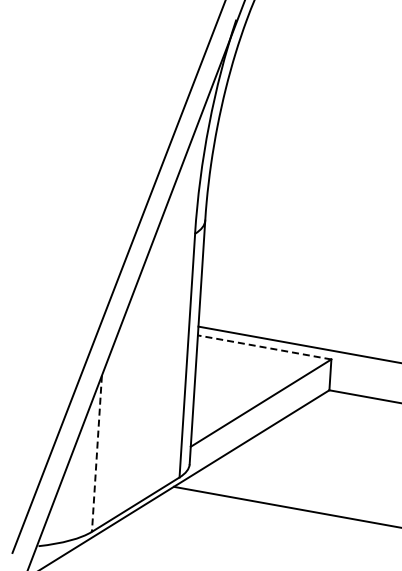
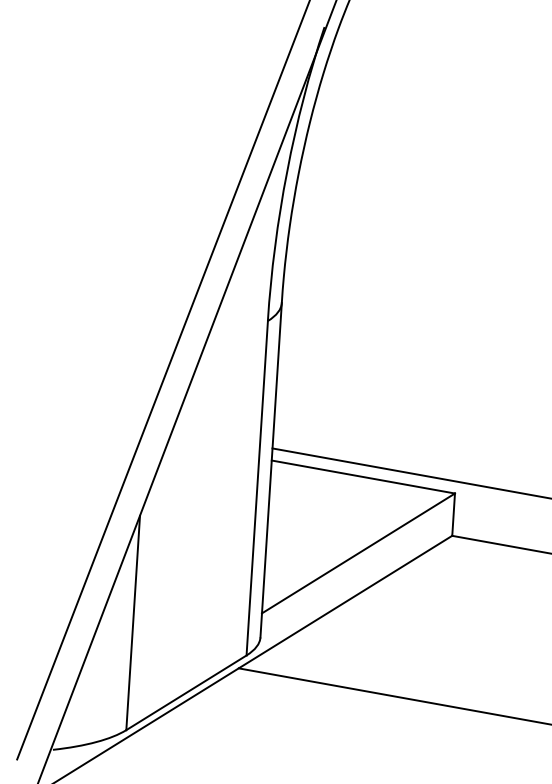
line: (264, 347) -> (363, 477), dashed -> solid
line: (96, 454) -> (132, 623), dashed -> solid

